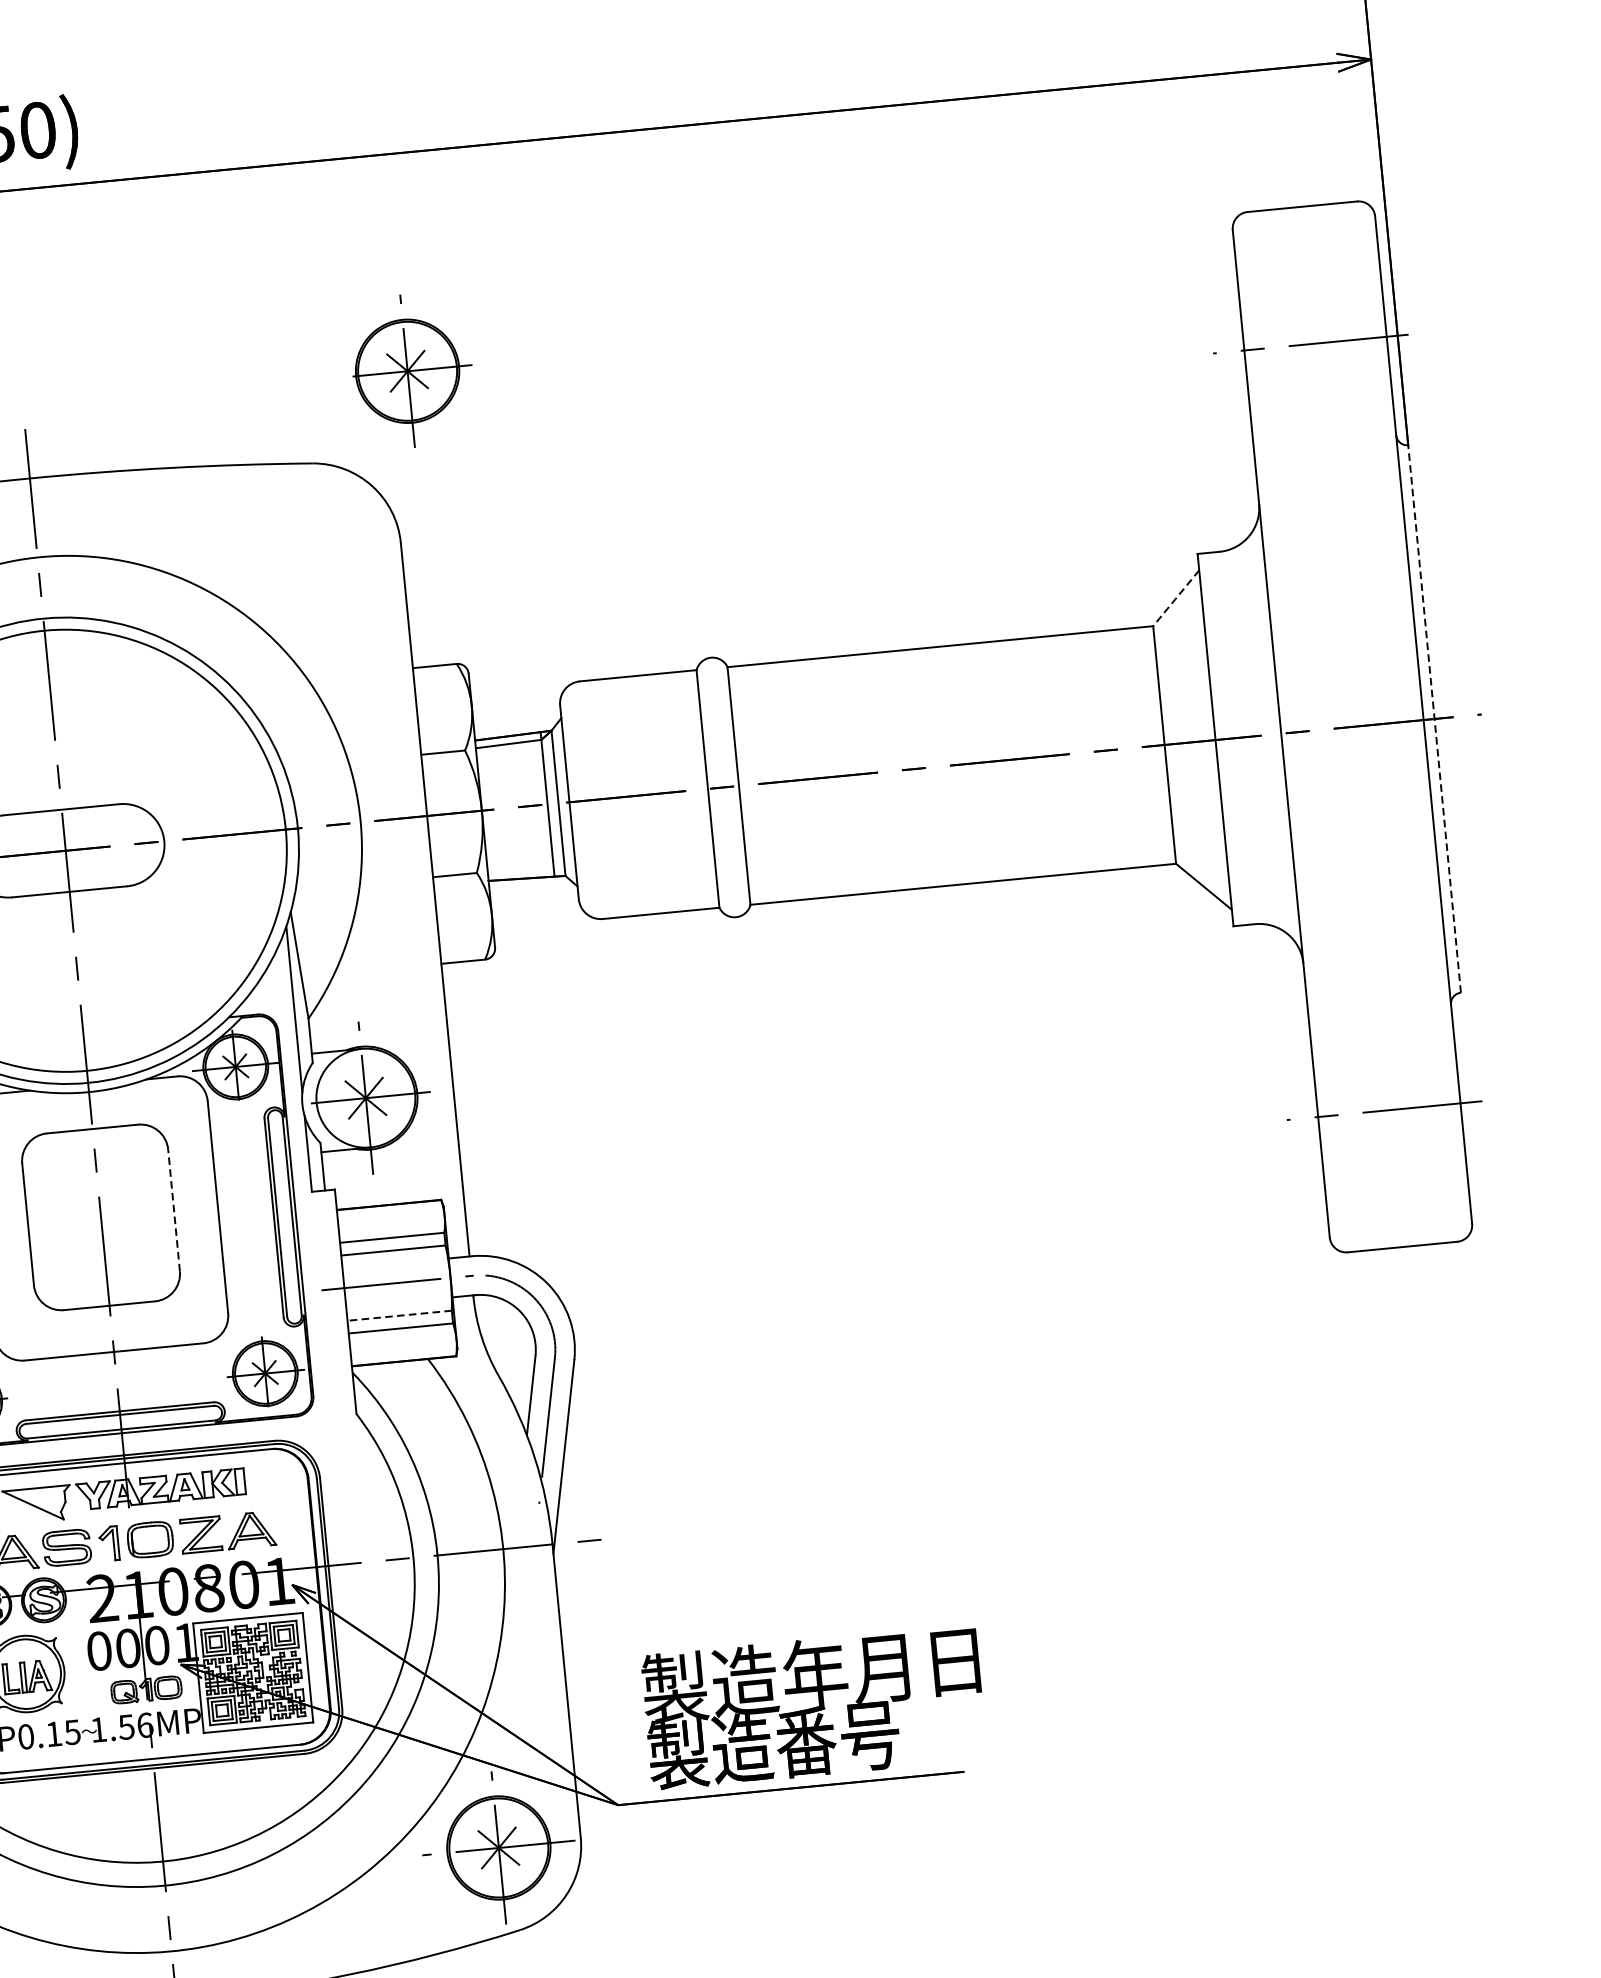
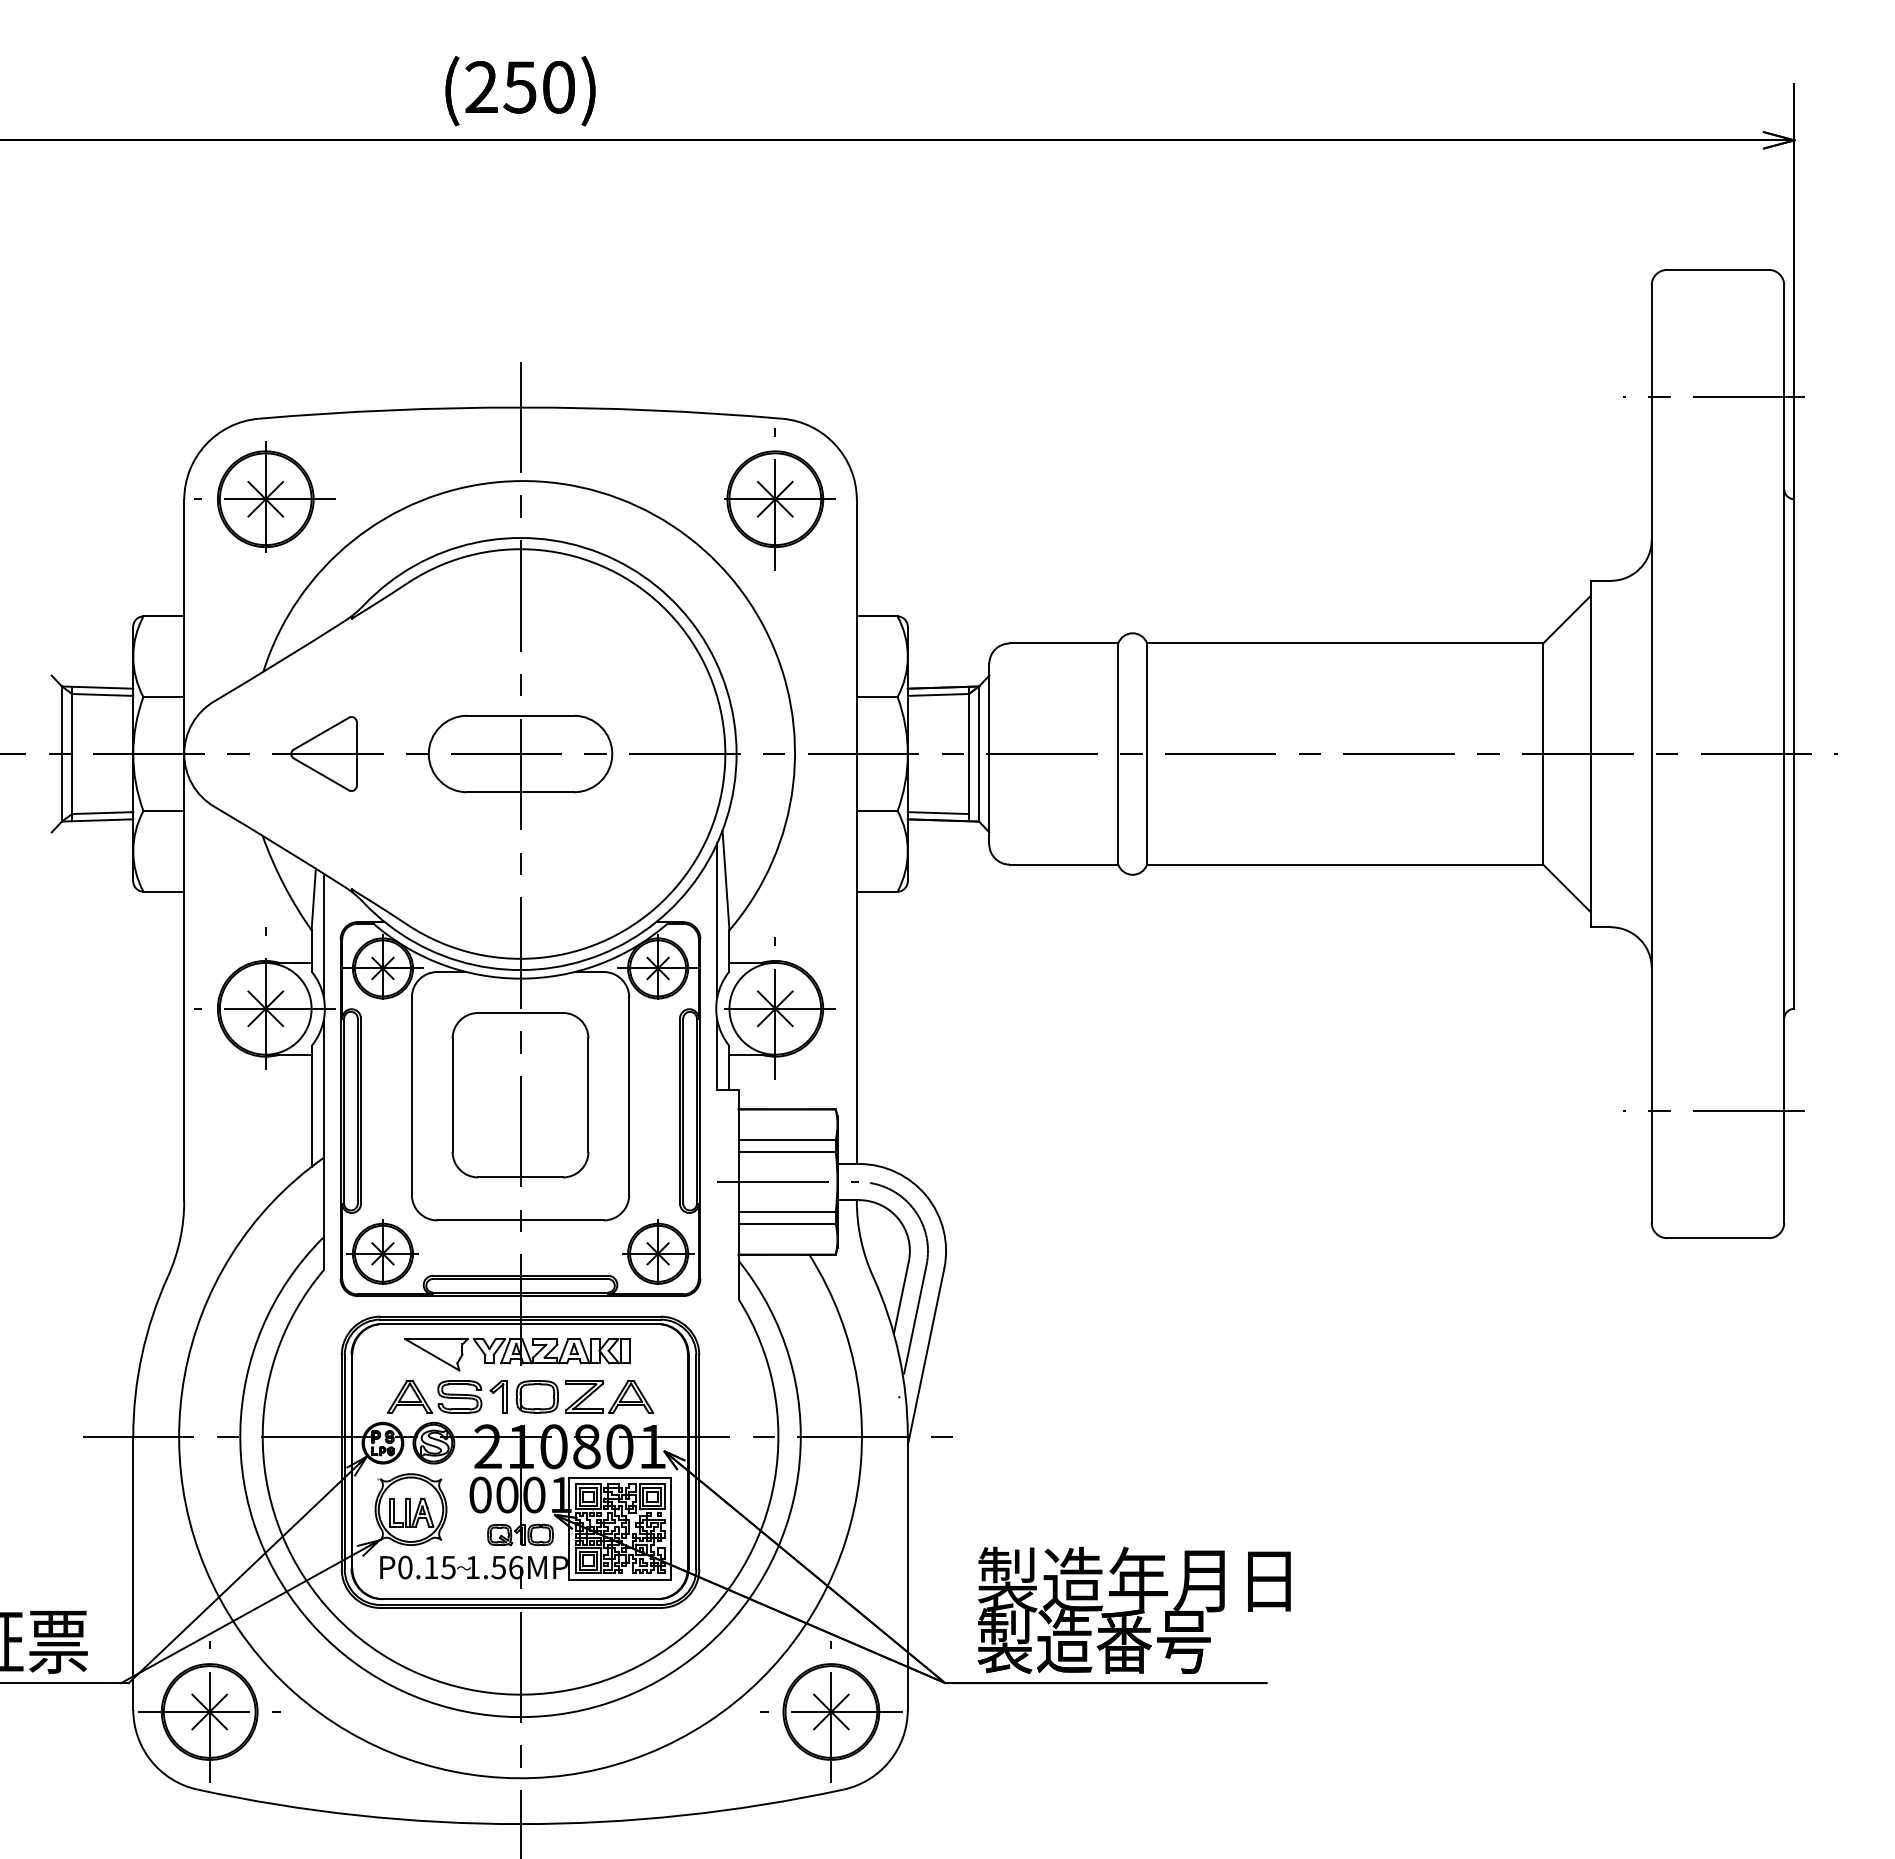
part: (412, 371) -> (779, 499), moved
line: (1175, 598) -> (1566, 619), dashed -> solid
line: (1434, 719) -> (1794, 754), dashed -> solid
line: (519, 871) -> (937, 813), added
line: (174, 1210) -> (588, 1095), dashed -> solid
line: (400, 1315) -> (787, 1212), dashed -> solid

